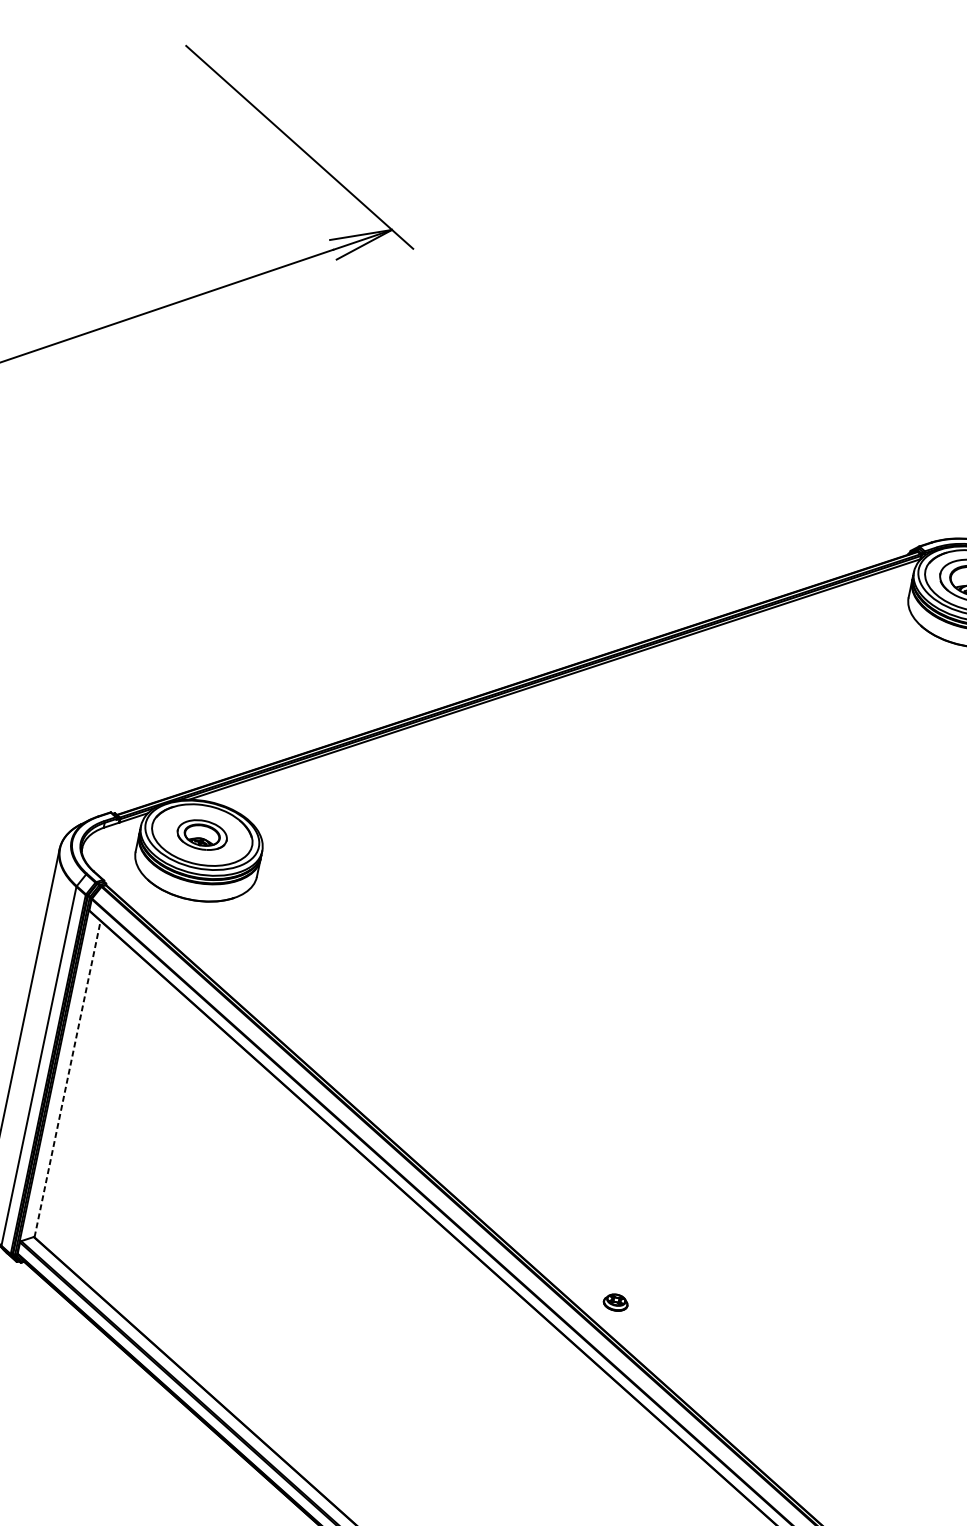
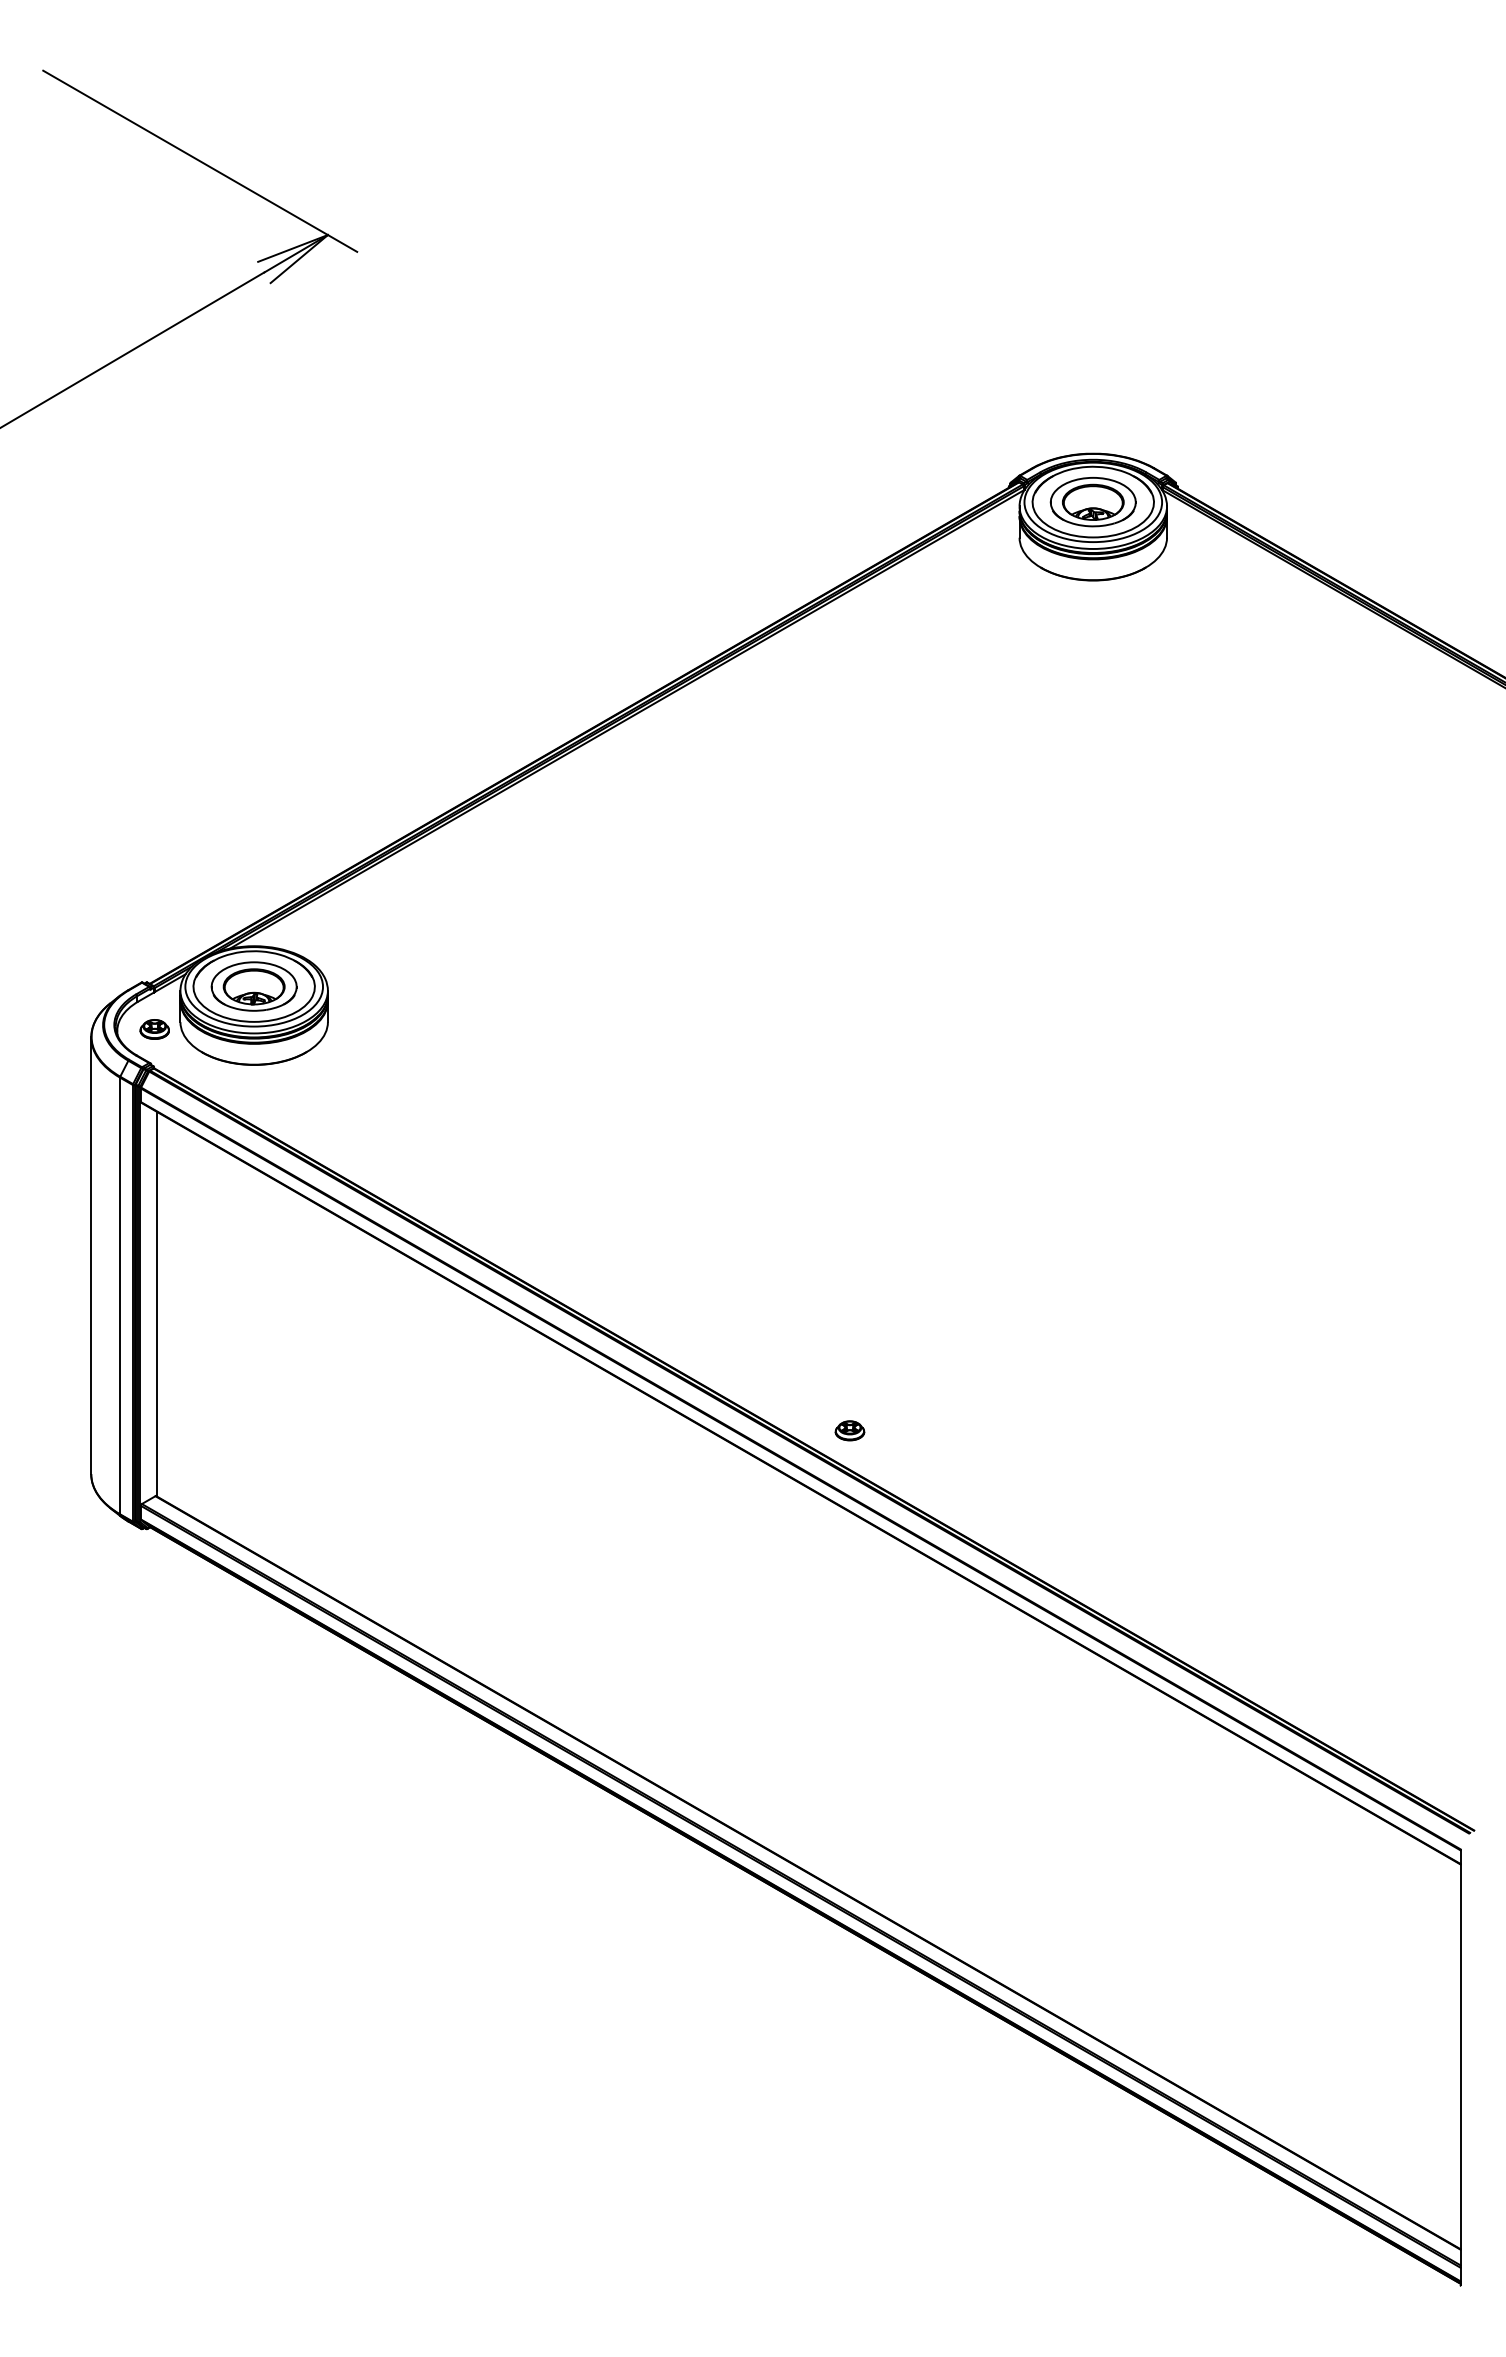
part: (201, 834) -> (253, 986), size x1.43
part: (113, 853) -> (154, 1029), added
line: (67, 1078) -> (156, 1303), dashed -> solid

